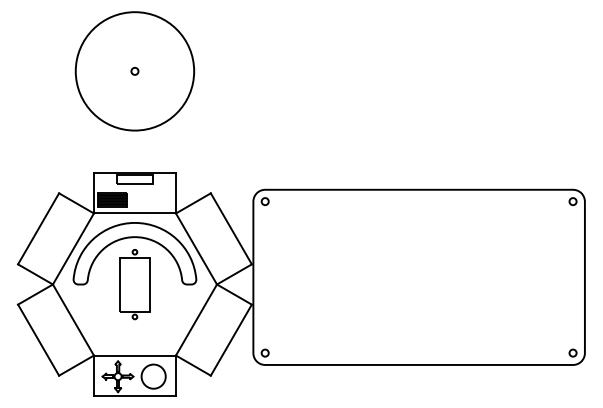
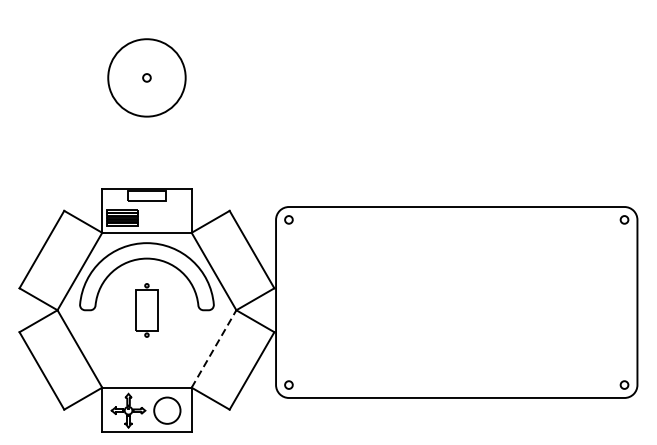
circle: (134, 71) -> (146, 78), size x0.6
part: (134, 284) -> (146, 310), size x0.7
line: (196, 319) -> (214, 348), solid -> dashed

